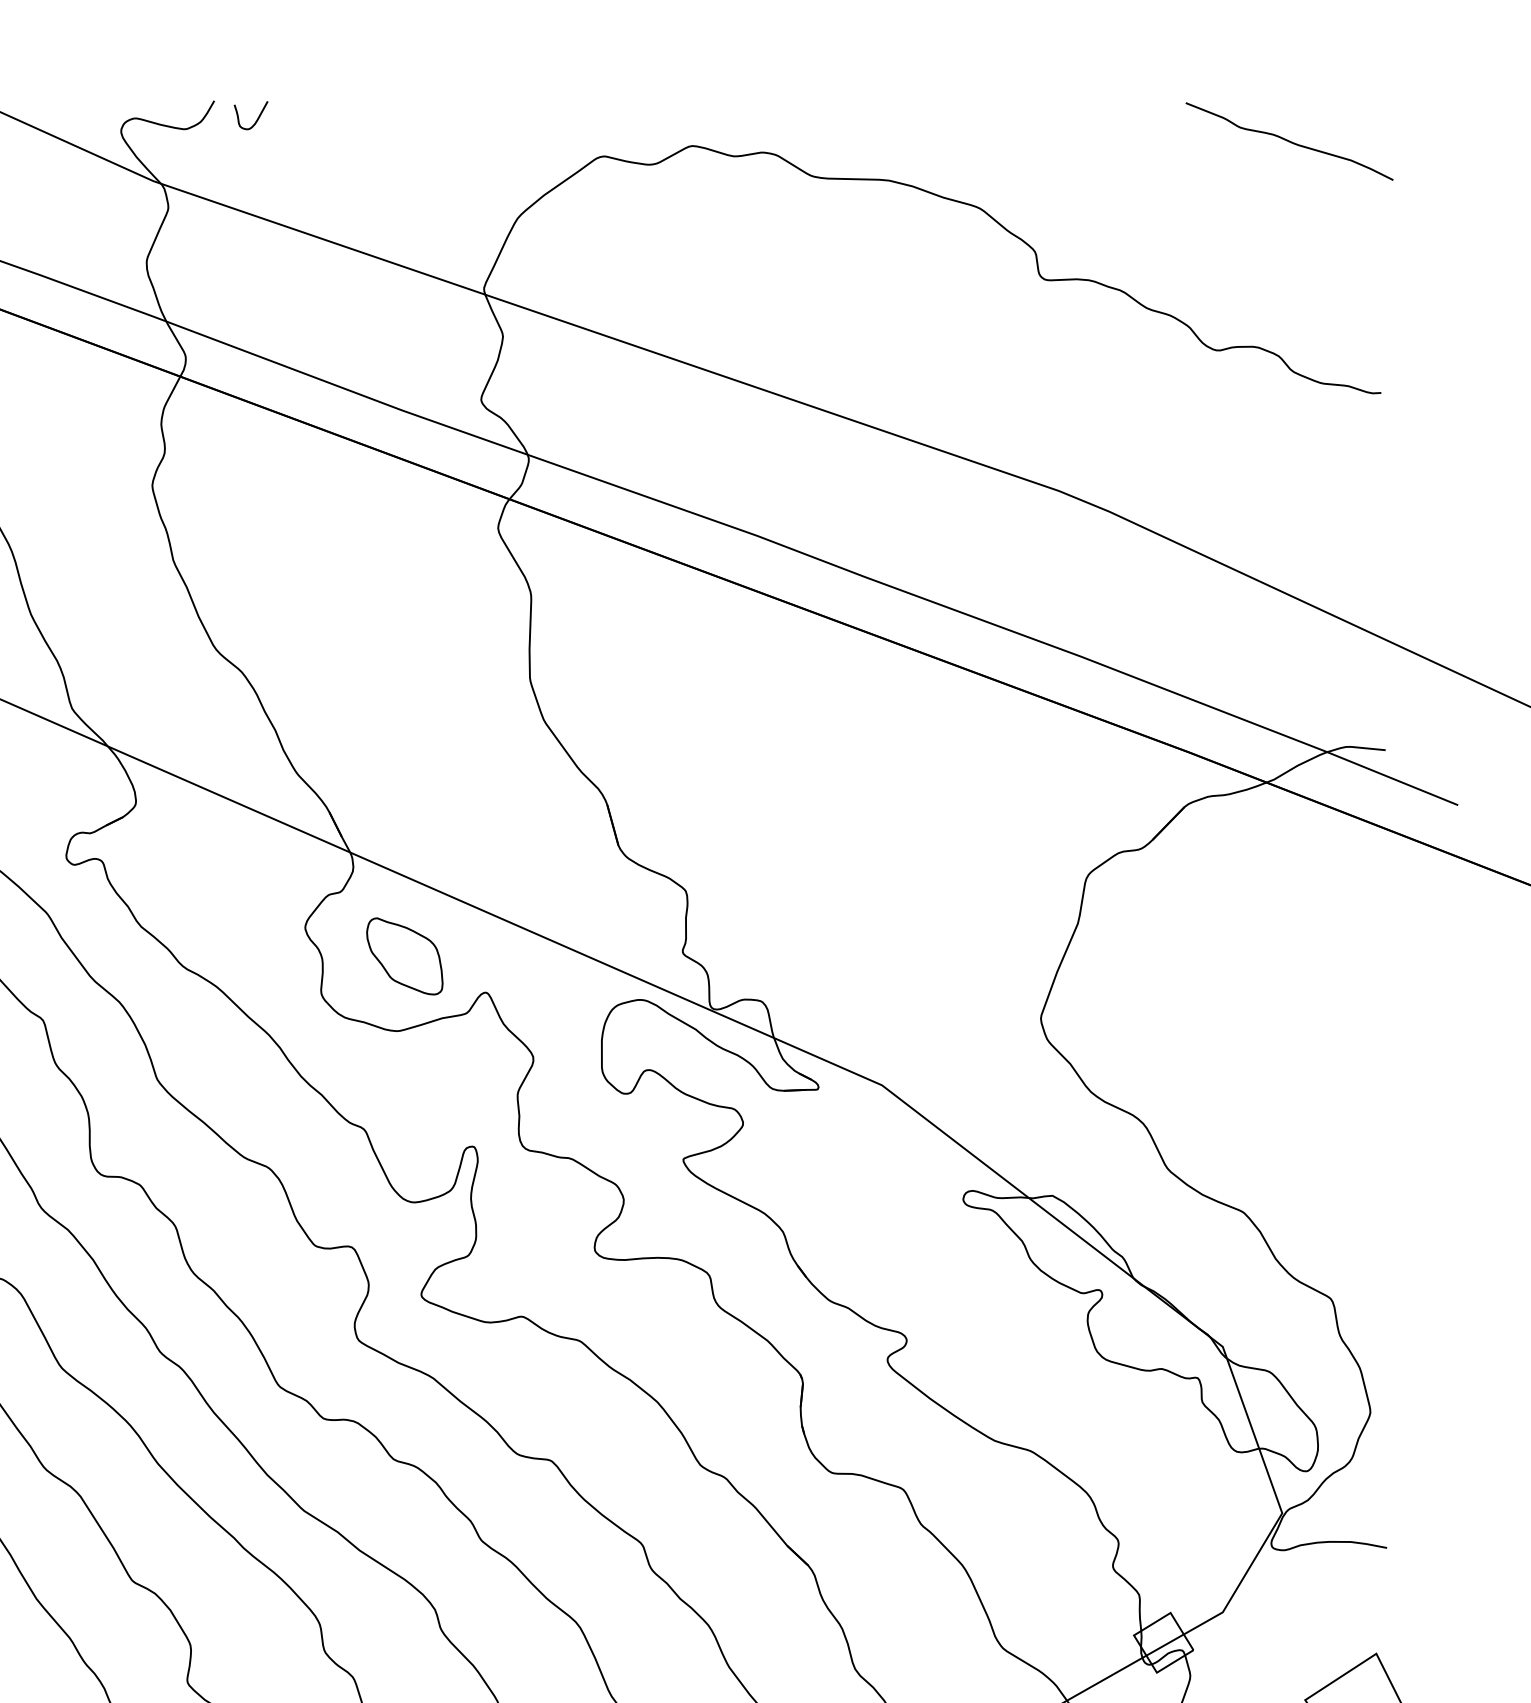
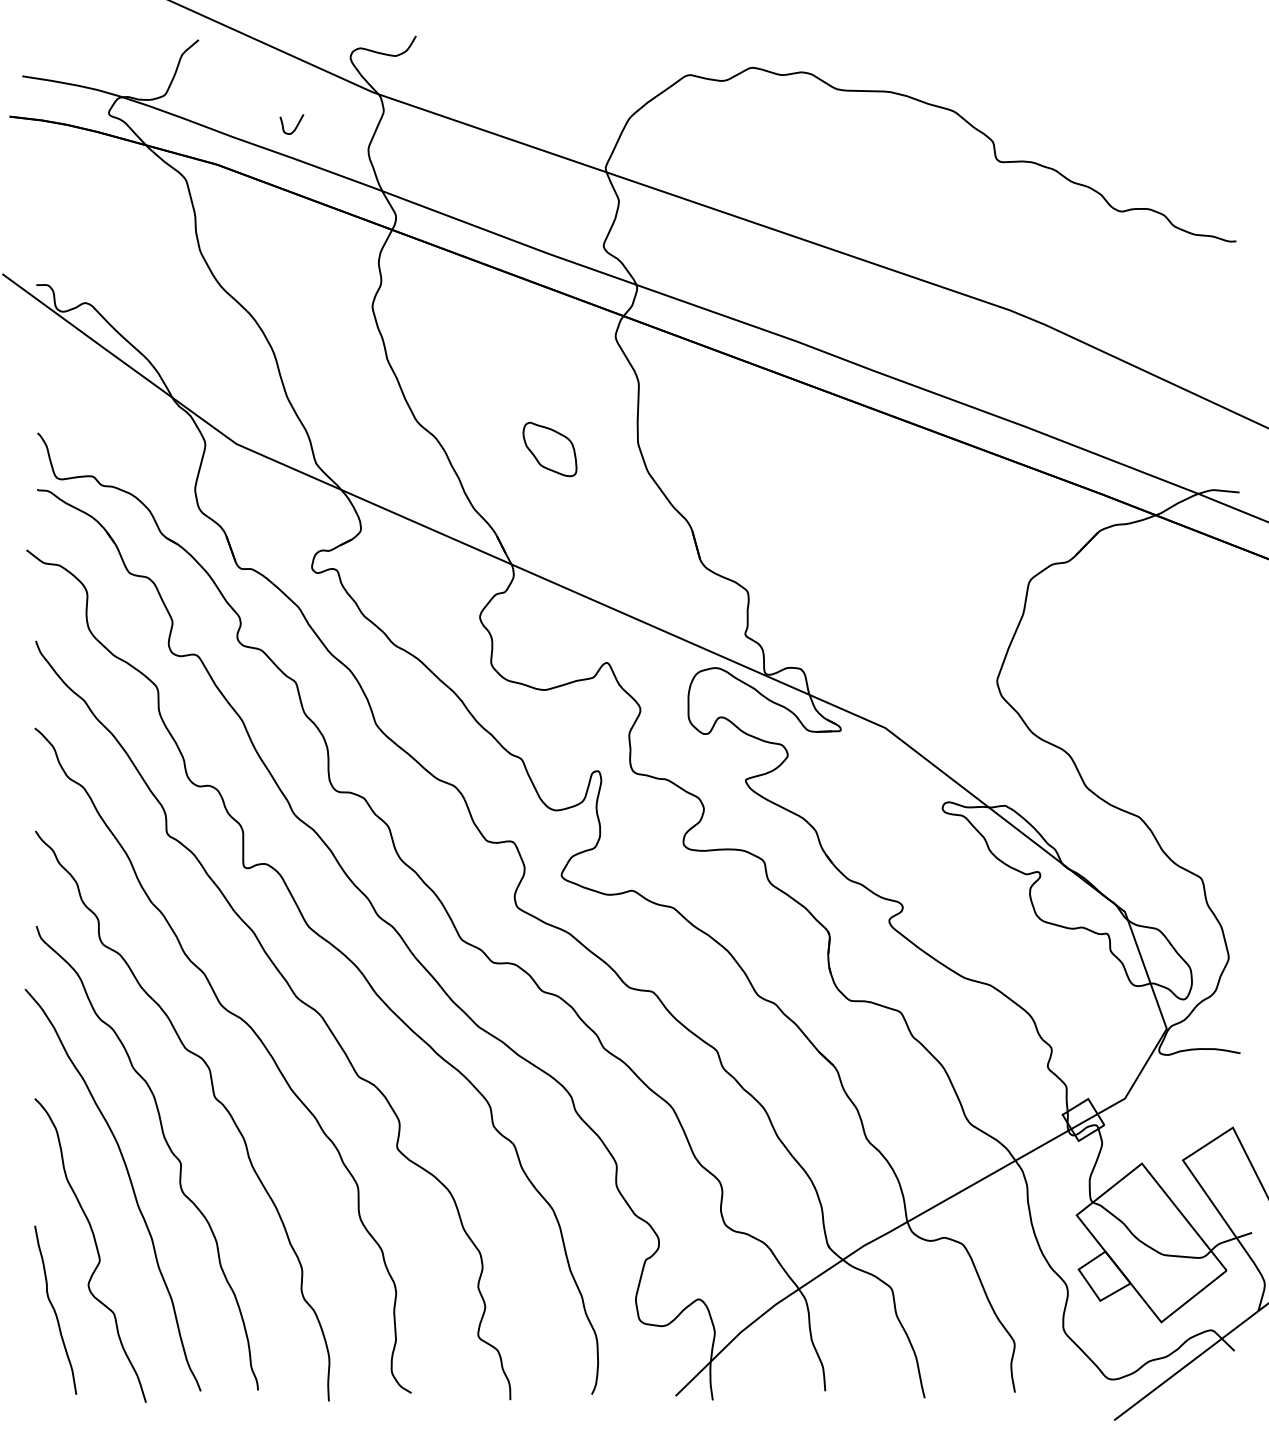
curve: (256, 120) -> (295, 127), moved
curve: (1288, 141) -> (1171, 64), removed
part: (404, 956) -> (549, 449), moved

